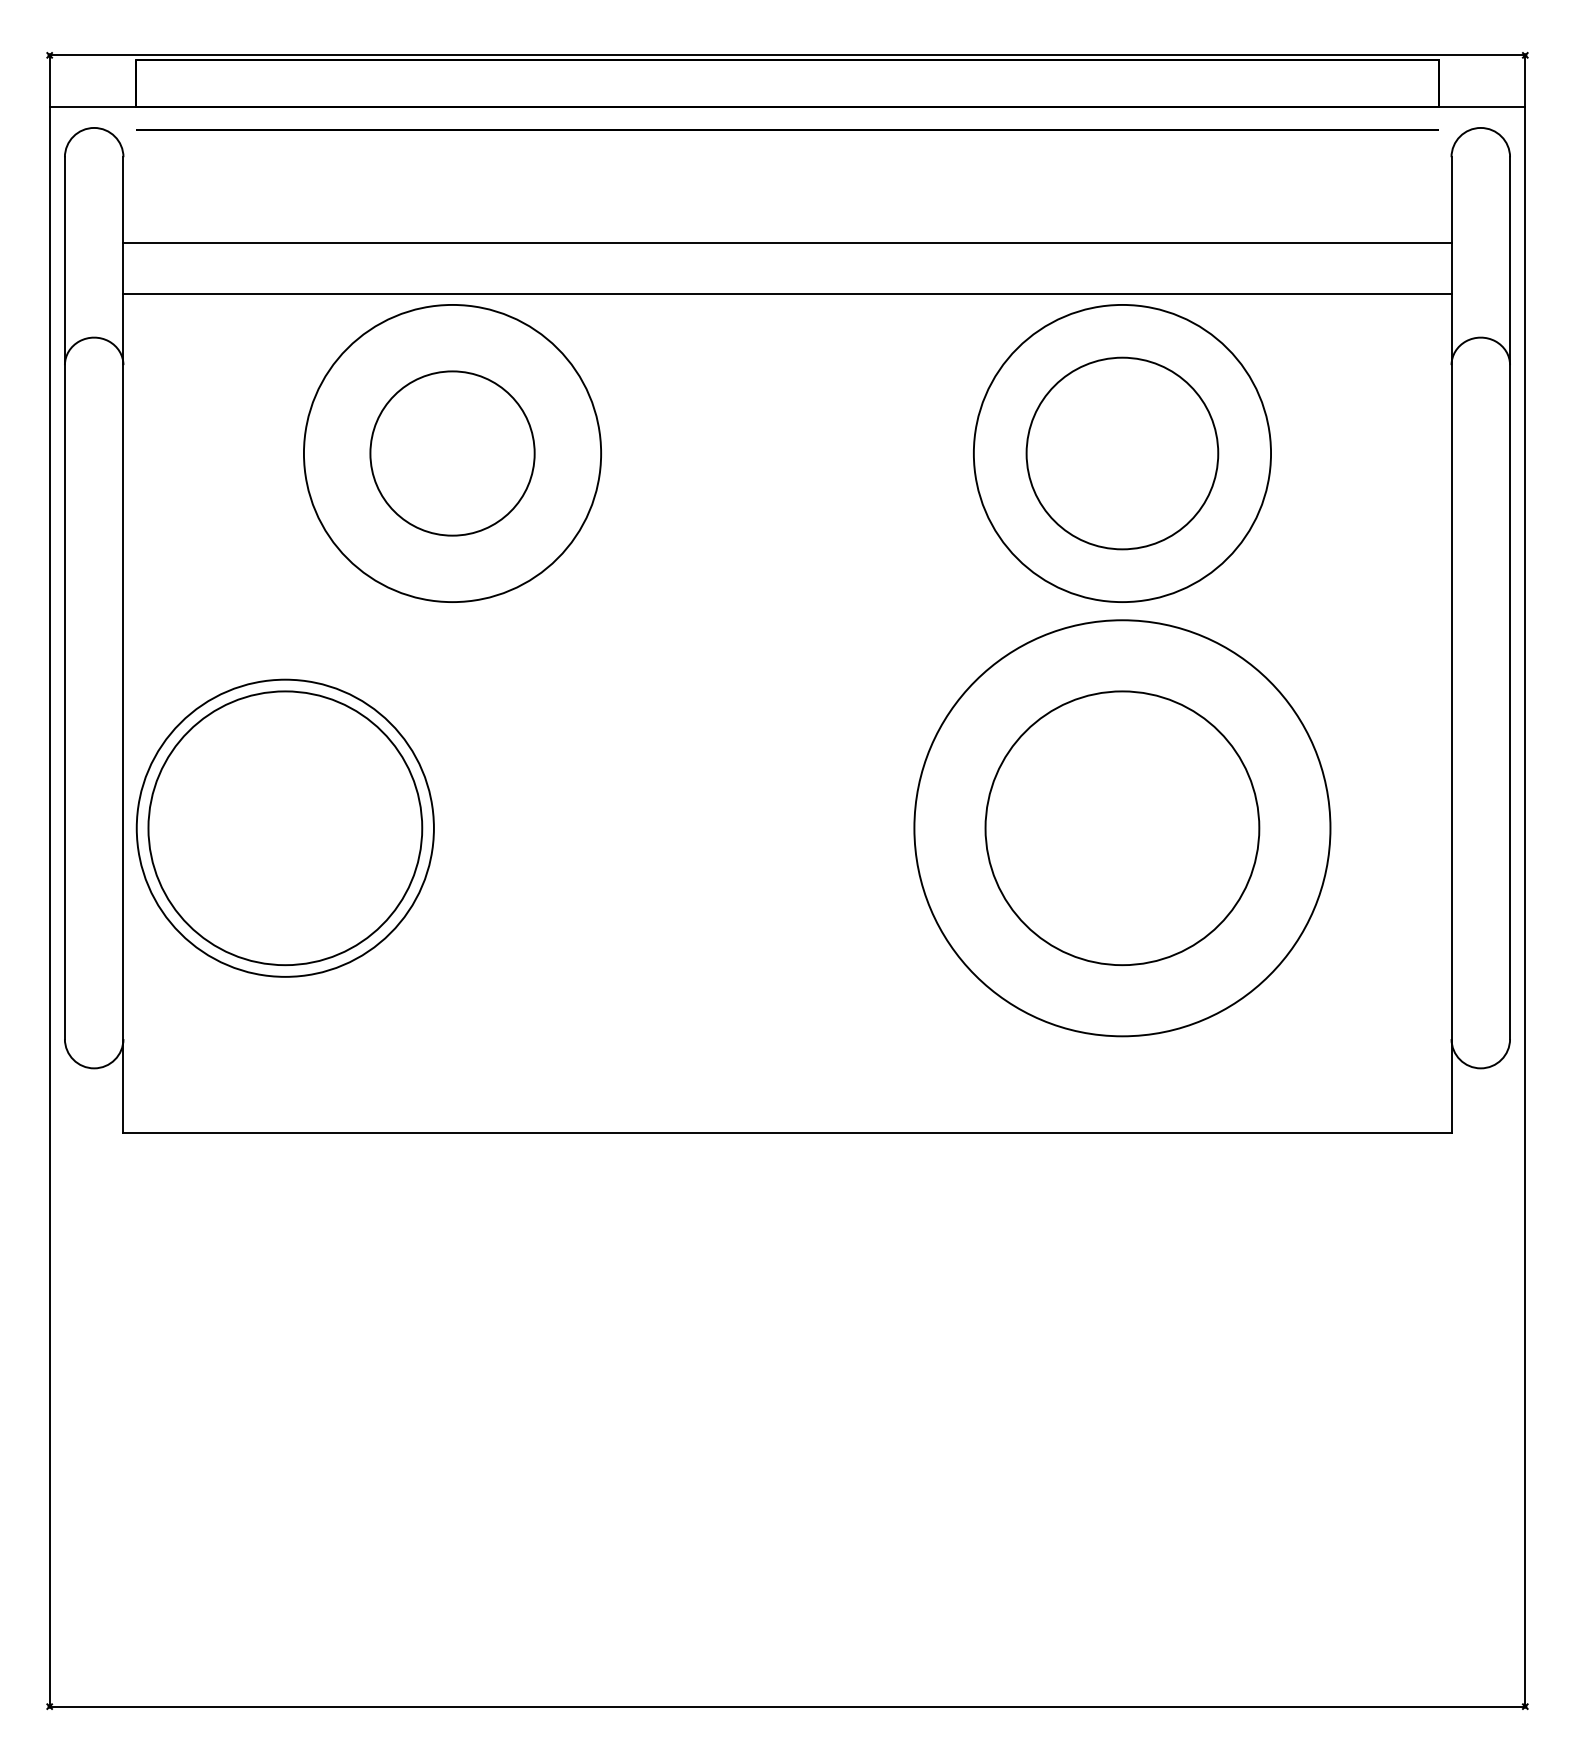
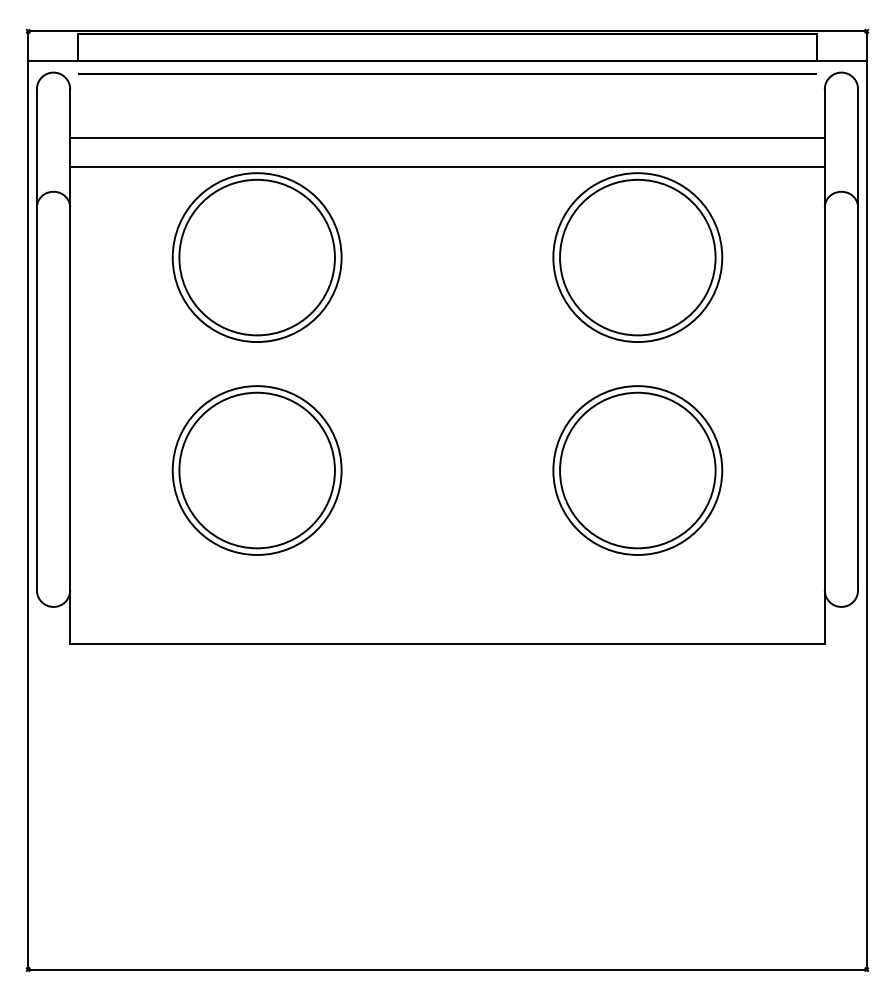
circle: (451, 453) -> (256, 257), size x1.67
circle: (1121, 453) -> (637, 257), size x1.43
part: (284, 828) -> (256, 470), moved
circle: (1121, 828) -> (637, 470), size x0.71

